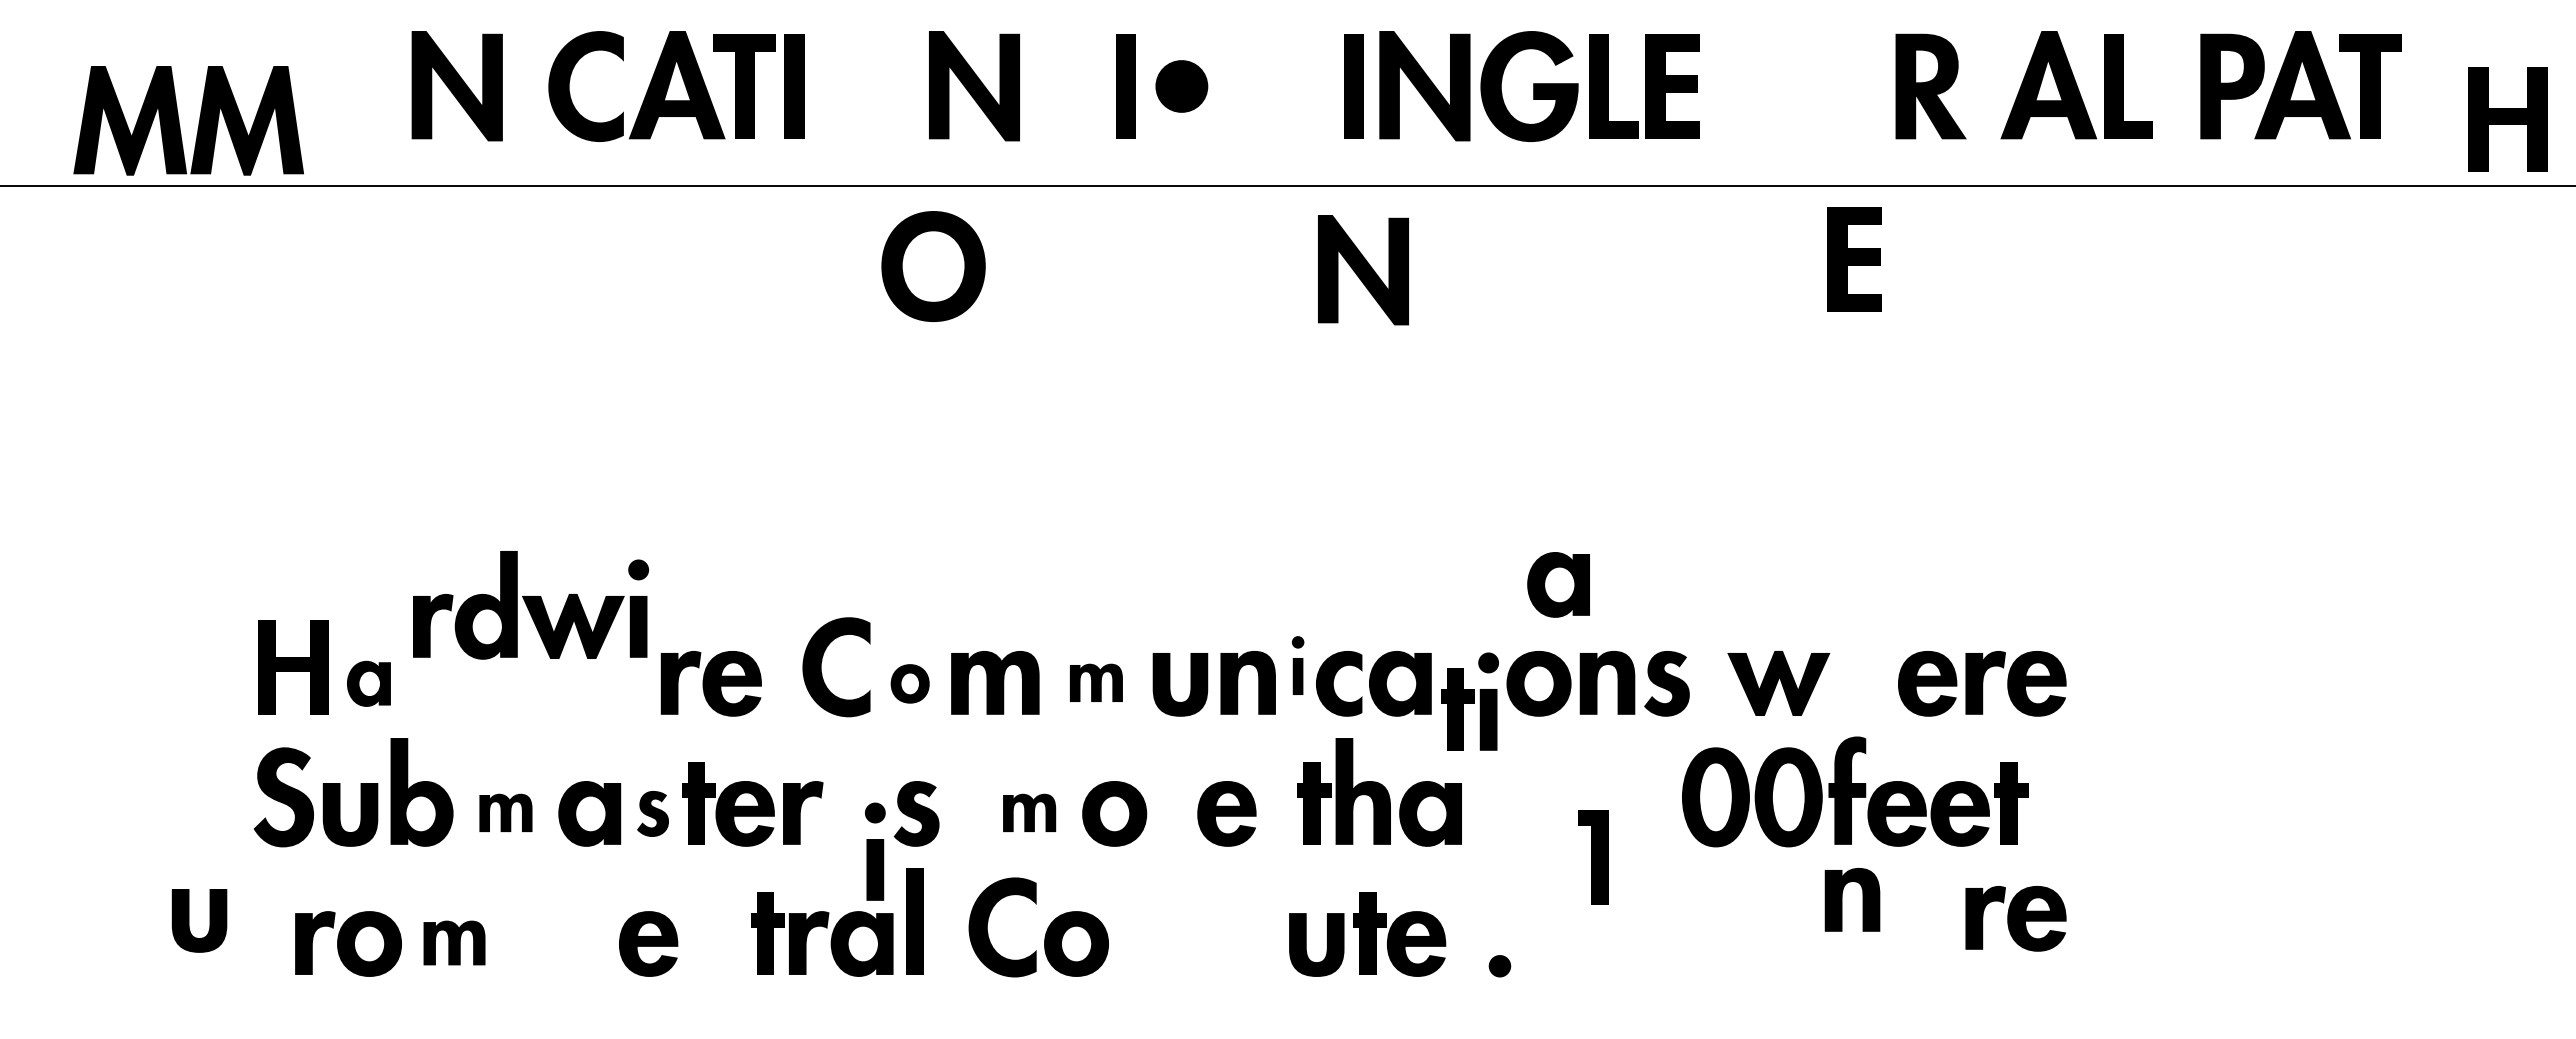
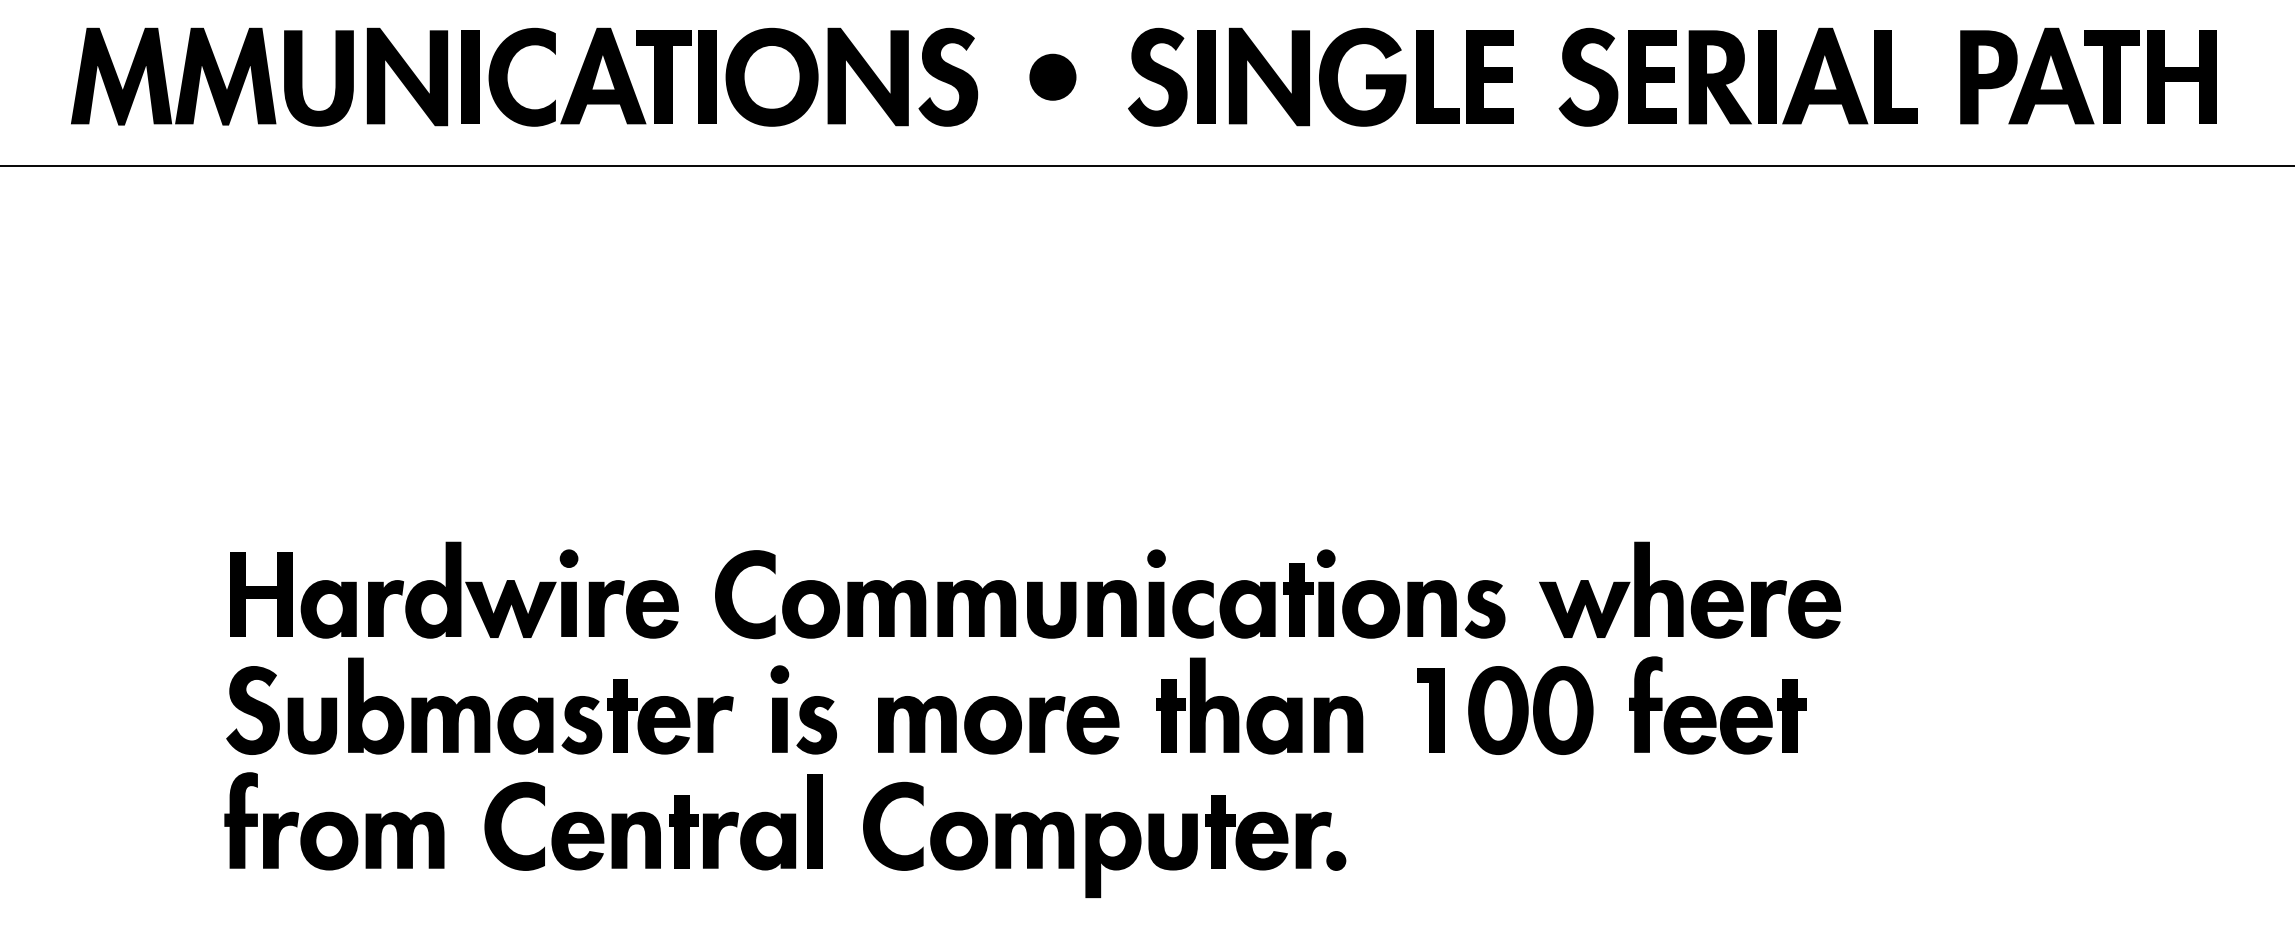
fill: (527, 86) -> (470, 77), added
fill: (1063, 86) -> (947, 77), added
part: (1125, 86) -> (1002, 77), removed
fill: (1299, 86) -> (1157, 77), added
fill: (1782, 86) -> (1588, 77), added
fill: (1983, 86) -> (1767, 77), added
fill: (357, 87) -> (318, 78), added
part: (2507, 119) -> (2181, 77), moved
part: (179, 120) -> (165, 76), moved
part: (1854, 259) -> (1652, 77), moved
part: (933, 266) -> (772, 77), moved
part: (1363, 270) -> (1214, 241), removed
part: (1558, 584) -> (1388, 520), removed
part: (530, 605) -> (472, 590), moved
fill: (1861, 660) -> (1658, 588), added
part: (1297, 665) -> (1155, 593), size x1.67
part: (1096, 682) -> (976, 608), size x1.67
part: (368, 683) -> (328, 609), size x1.43
part: (909, 683) -> (810, 609), size x1.67
part: (1469, 701) -> (1309, 593), moved
part: (1752, 797) -> (1530, 710), moved
part: (505, 812) -> (450, 724), size x1.67
part: (1029, 812) -> (917, 724), size x1.67
fill: (1175, 812) -> (1047, 724), added
fill: (1502, 812) -> (1338, 724), added
part: (652, 813) -> (581, 724), size x1.43
part: (875, 851) -> (780, 708), moved
part: (1593, 857) -> (1431, 710), moved
part: (1842, 899) -> (1641, 801), removed
part: (2015, 918) -> (1795, 818), removed
part: (189, 920) -> (168, 820), removed
fill: (270, 920) -> (241, 820), added
part: (563, 922) -> (502, 821), added
part: (454, 942) -> (405, 839), size x1.43
fill: (713, 942) -> (635, 839), added
fill: (1161, 942) -> (1034, 839), added
fill: (1474, 942) -> (1313, 839), added
part: (1249, 959) -> (1113, 854), added

